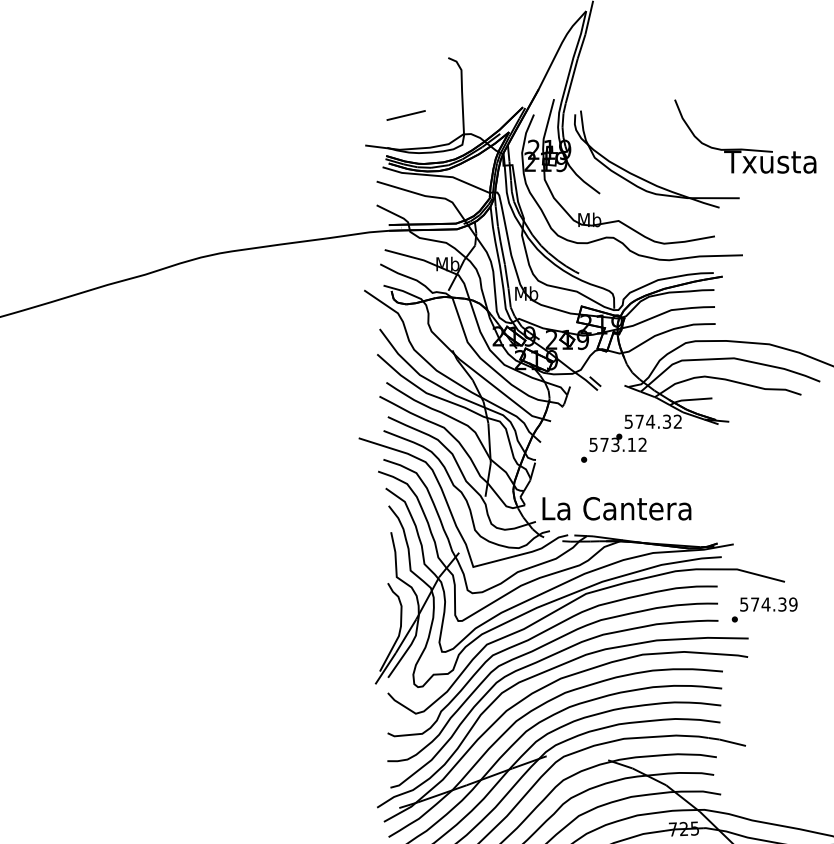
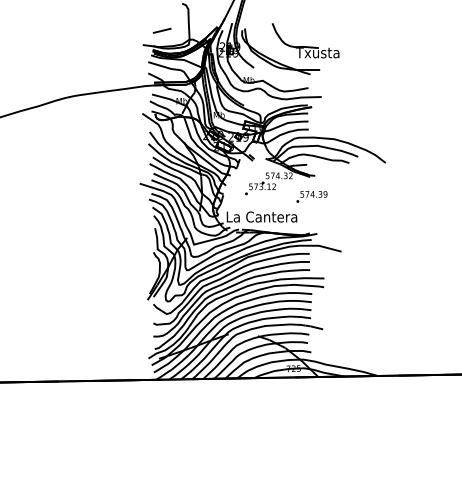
part: (744, 135) -> (305, 40), moved
text: (763, 608) -> (311, 196), moved

